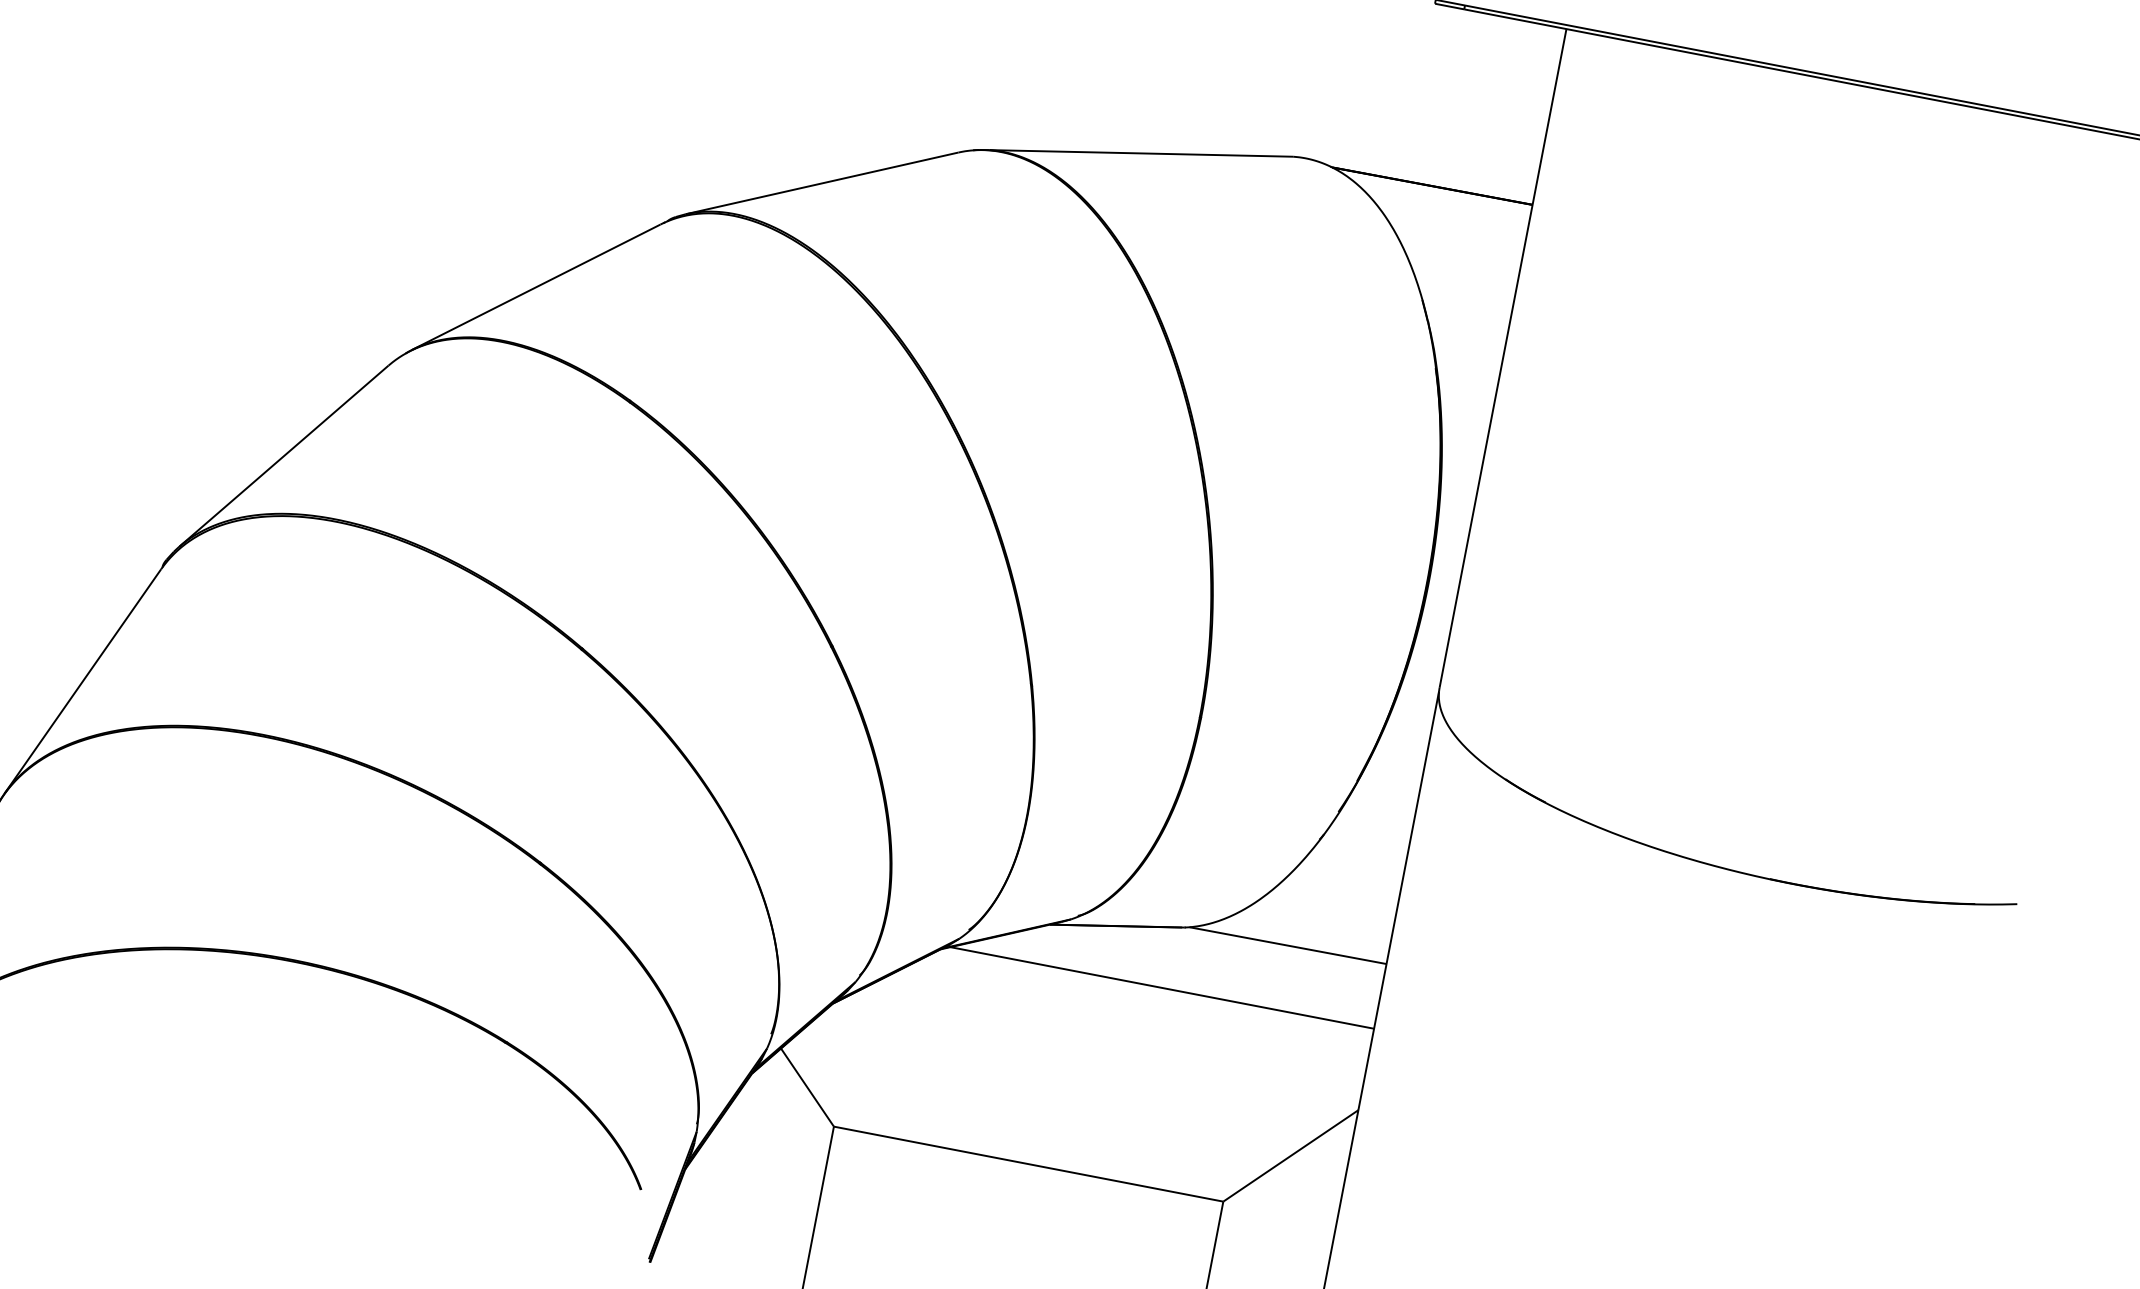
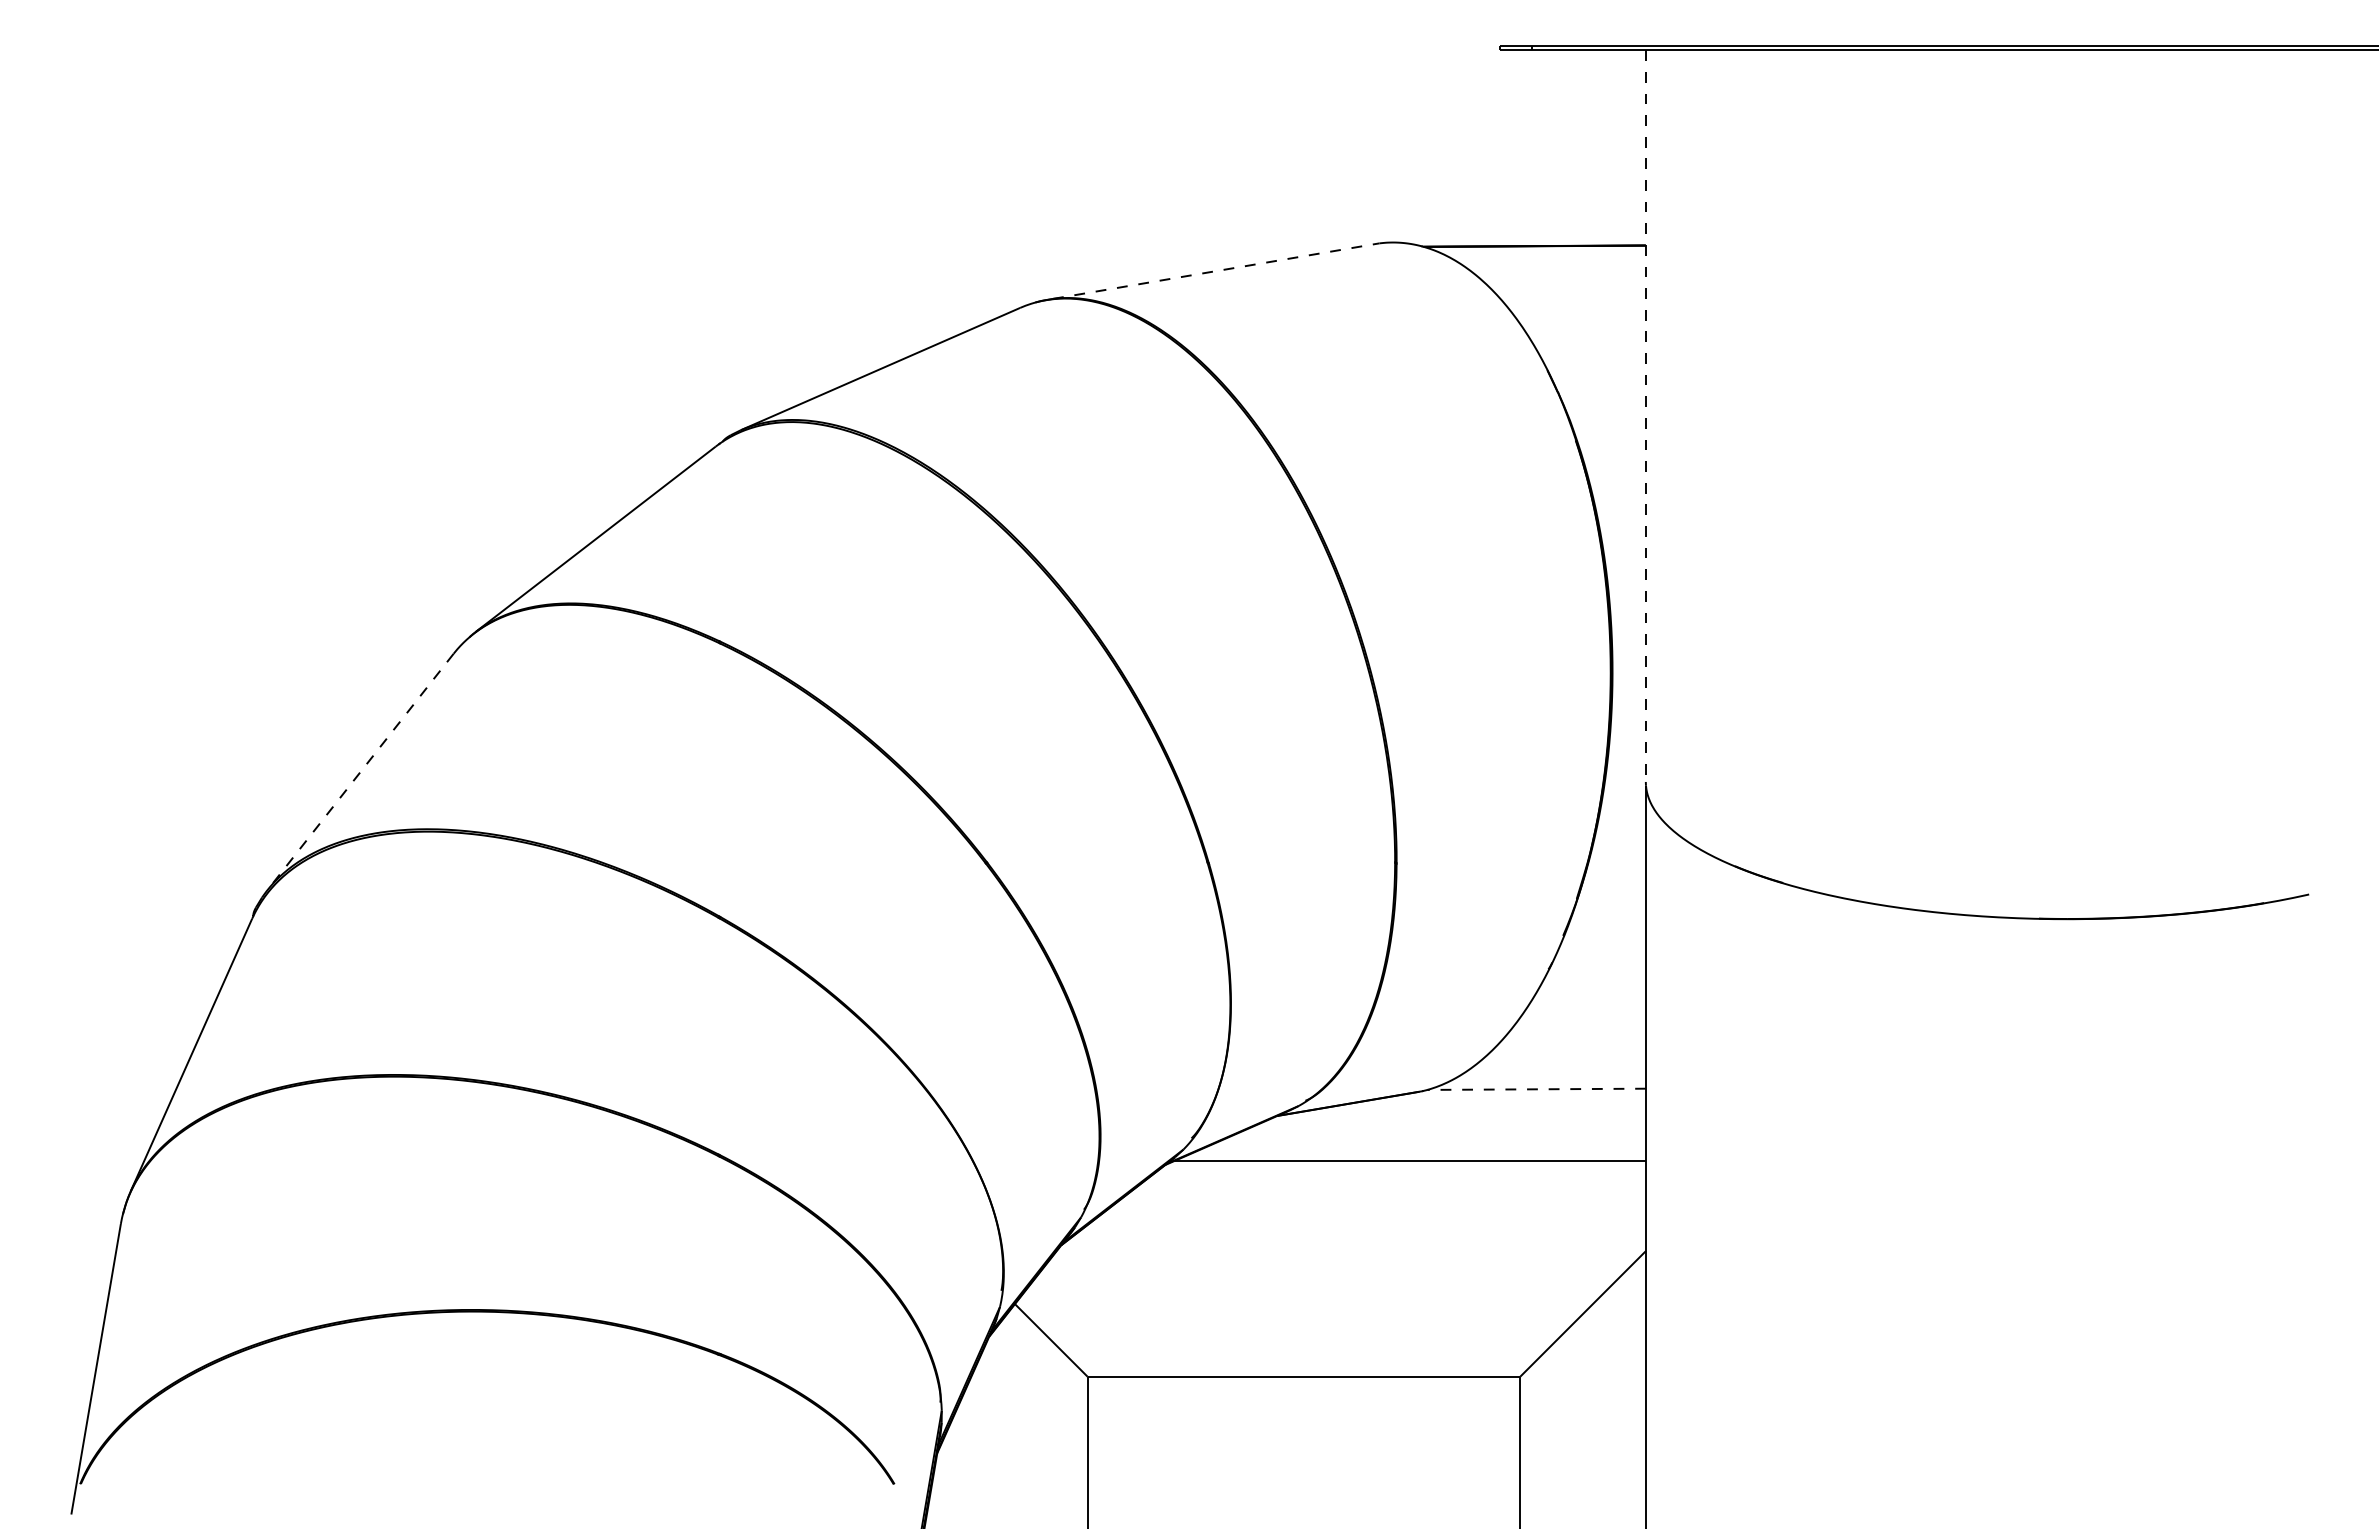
line: (1141, 153) -> (1216, 271), solid -> dashed
line: (1502, 358) -> (1645, 416), solid -> dashed
line: (283, 456) -> (360, 772), solid -> dashed
line: (1287, 945) -> (1536, 1089), solid -> dashed

